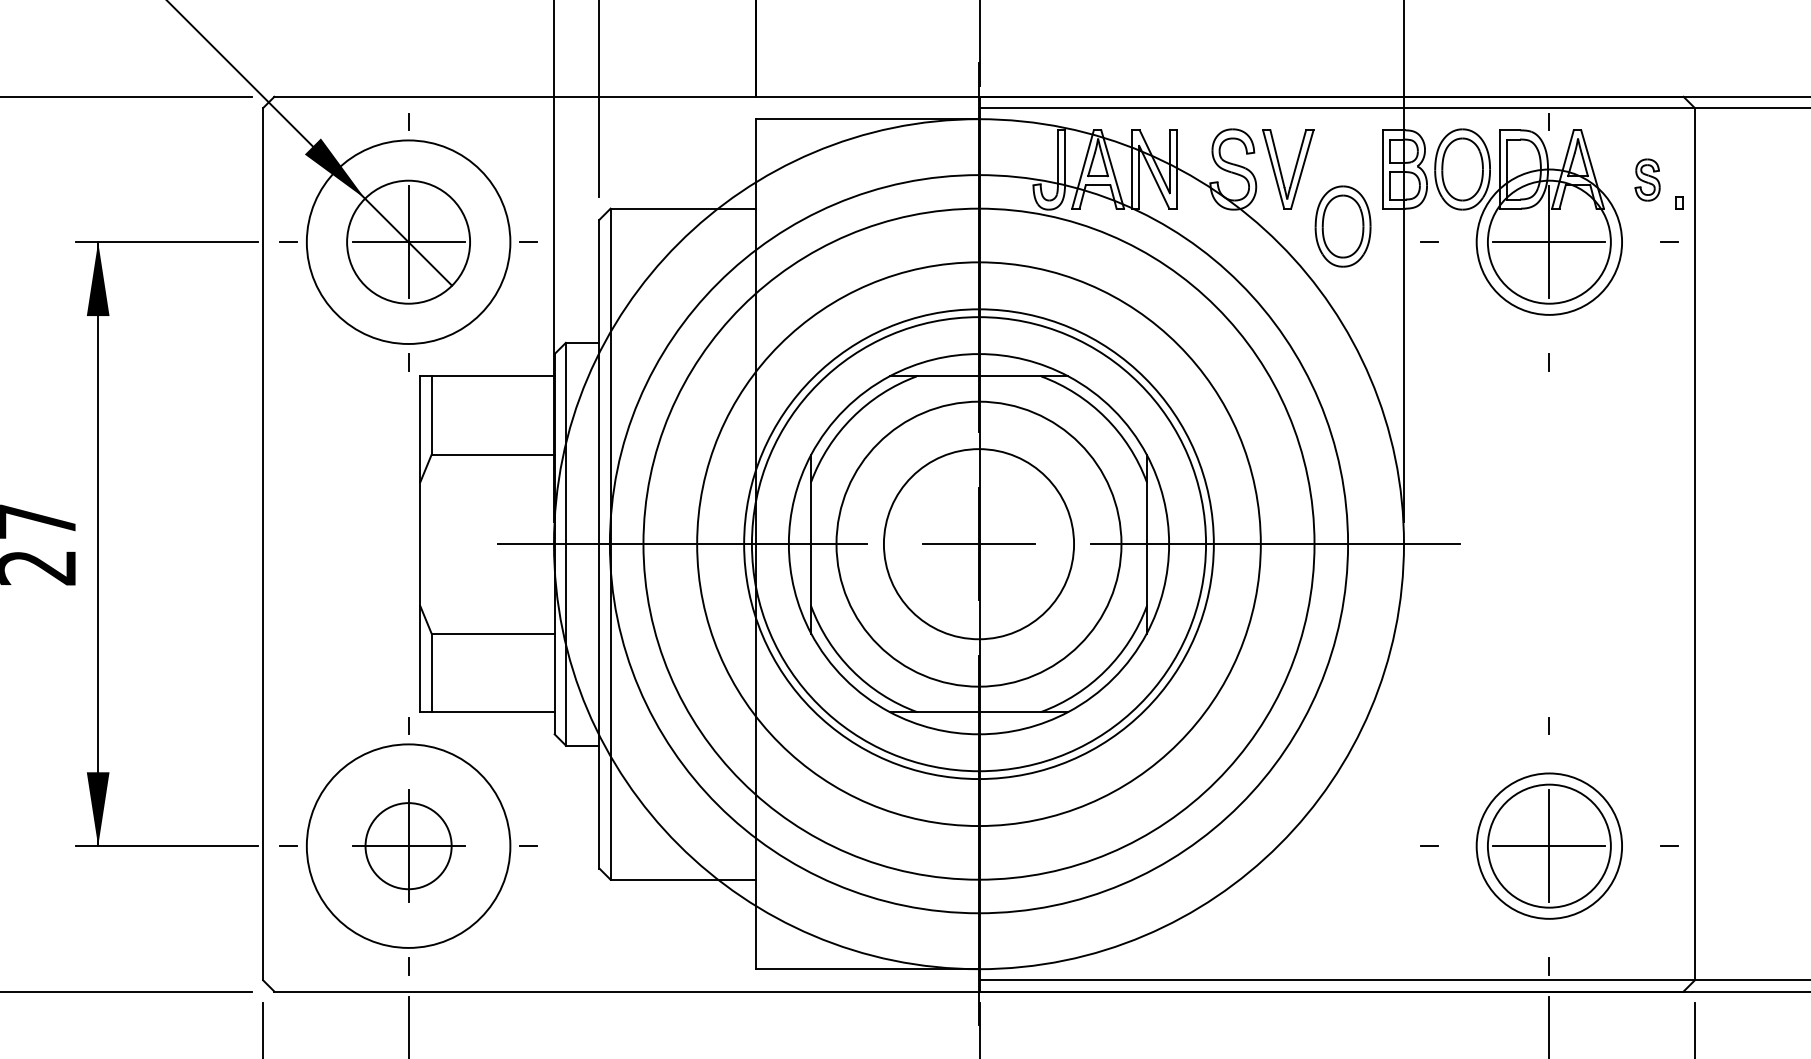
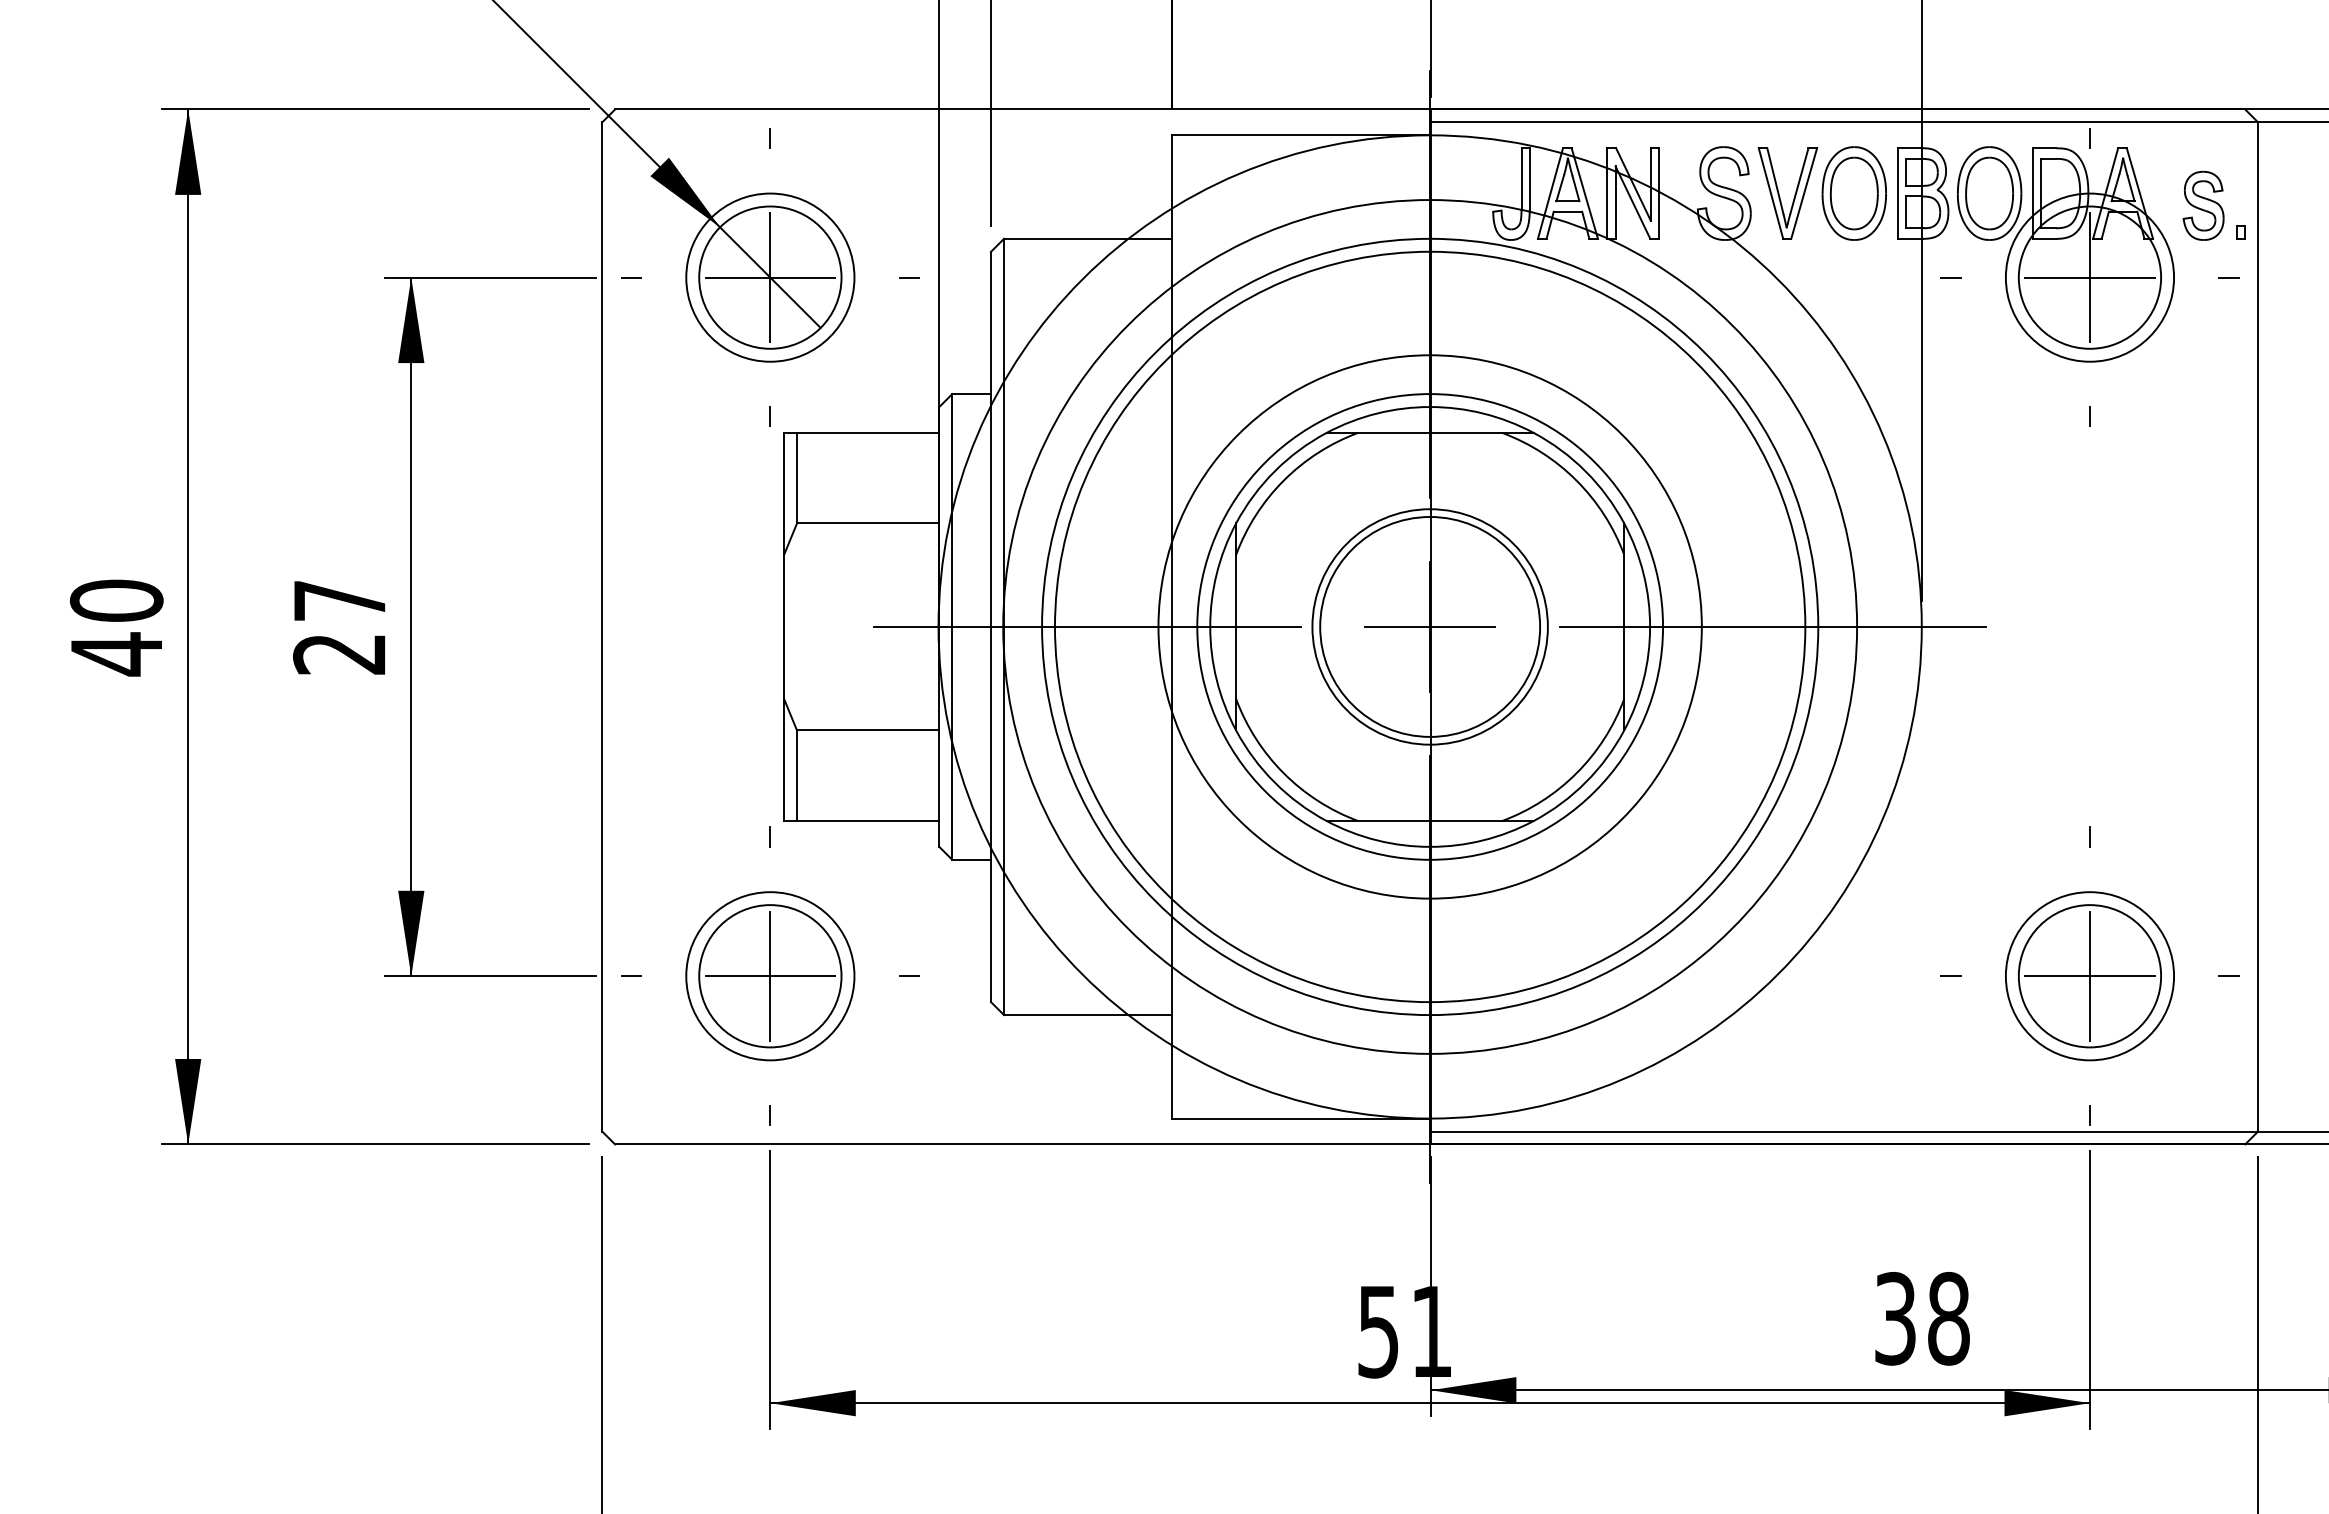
part: (1647, 179) -> (2203, 205), size x1.43
part: (1342, 226) -> (1853, 193), moved
circle: (408, 242) -> (770, 277), size x0.71
circle: (978, 543) -> (1429, 626), size x0.71
circle: (978, 543) -> (1429, 626), size x1.43
circle: (979, 543) -> (1430, 626), size x0.71
circle: (408, 846) -> (770, 976), size x0.71
circle: (408, 846) -> (770, 976), size x1.43

